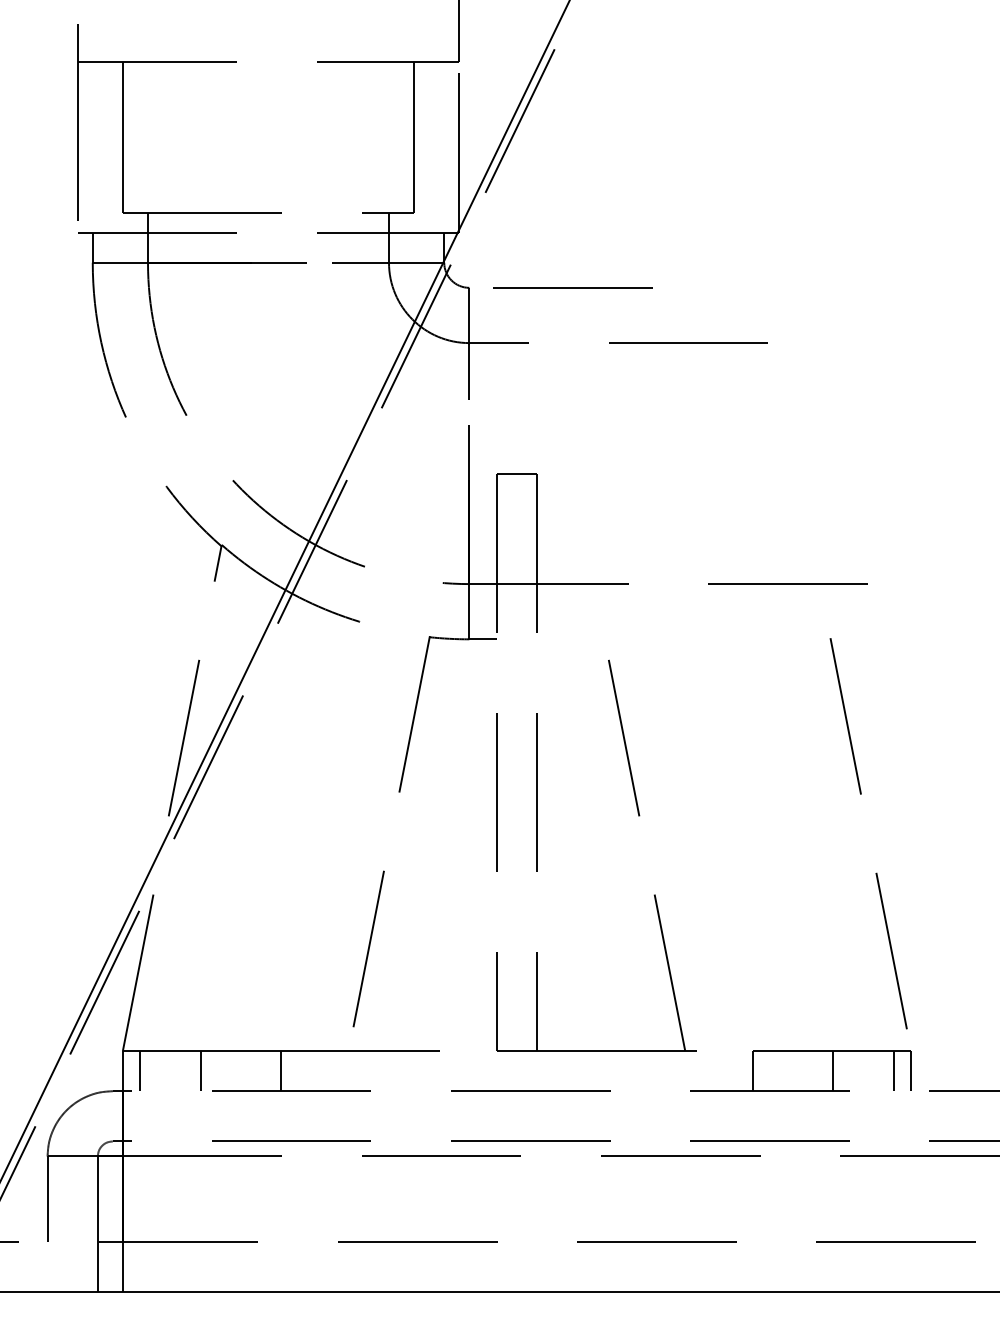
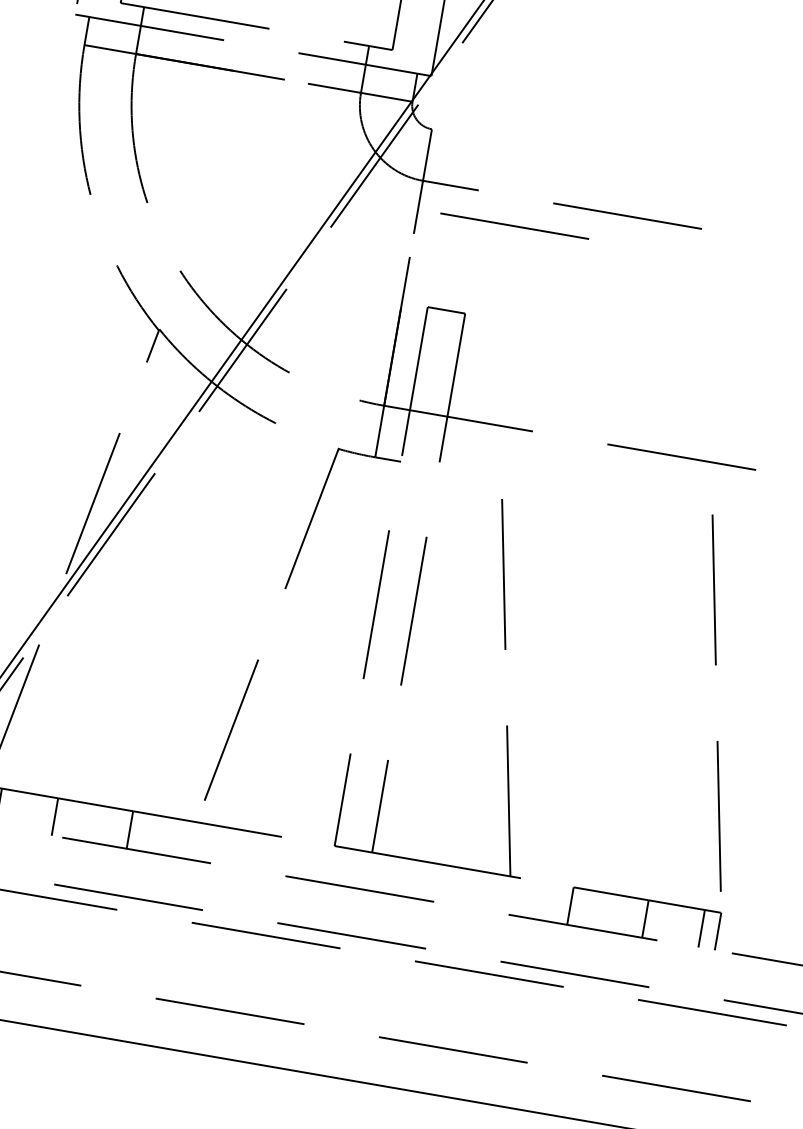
line: (572, 287) -> (514, 225), moved

